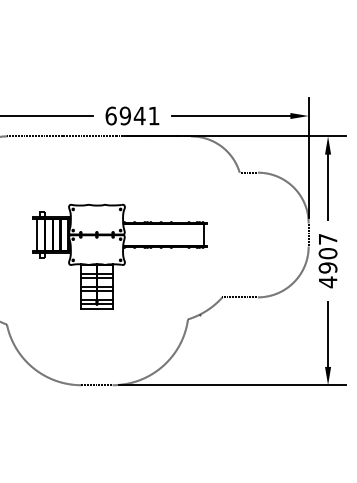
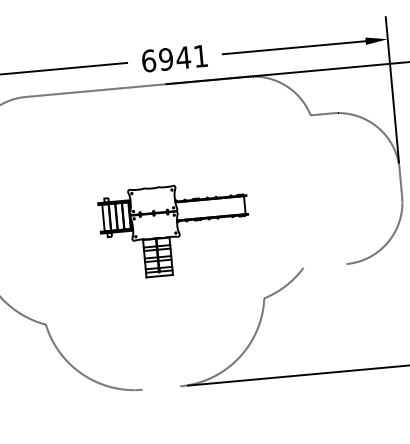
part: (119, 256) -> (174, 229), size x0.7
line: (239, 297) -> (324, 266), removed
line: (96, 385) -> (160, 388), removed

